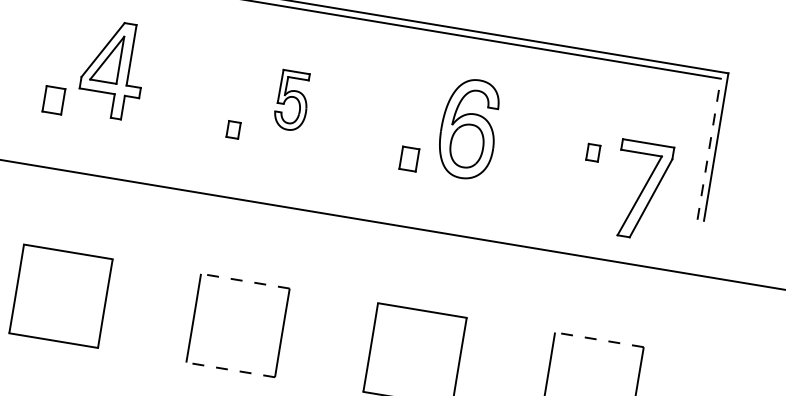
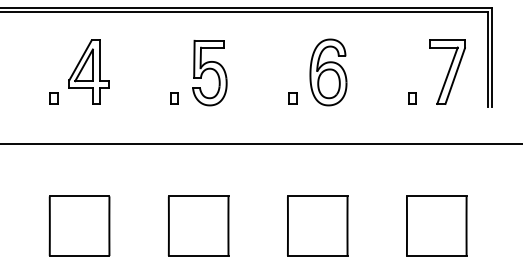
part: (53, 99) -> (53, 98), size x0.62
part: (291, 101) -> (209, 73), size x1.67
line: (708, 148) -> (487, 59), dashed -> solid
part: (593, 152) -> (412, 98), moved
part: (409, 158) -> (292, 98), size x0.71
part: (640, 189) -> (447, 71), moved
line: (245, 281) -> (198, 196), dashed -> solid
line: (599, 339) -> (436, 196), dashed -> solid
line: (230, 370) -> (198, 256), dashed -> solid

